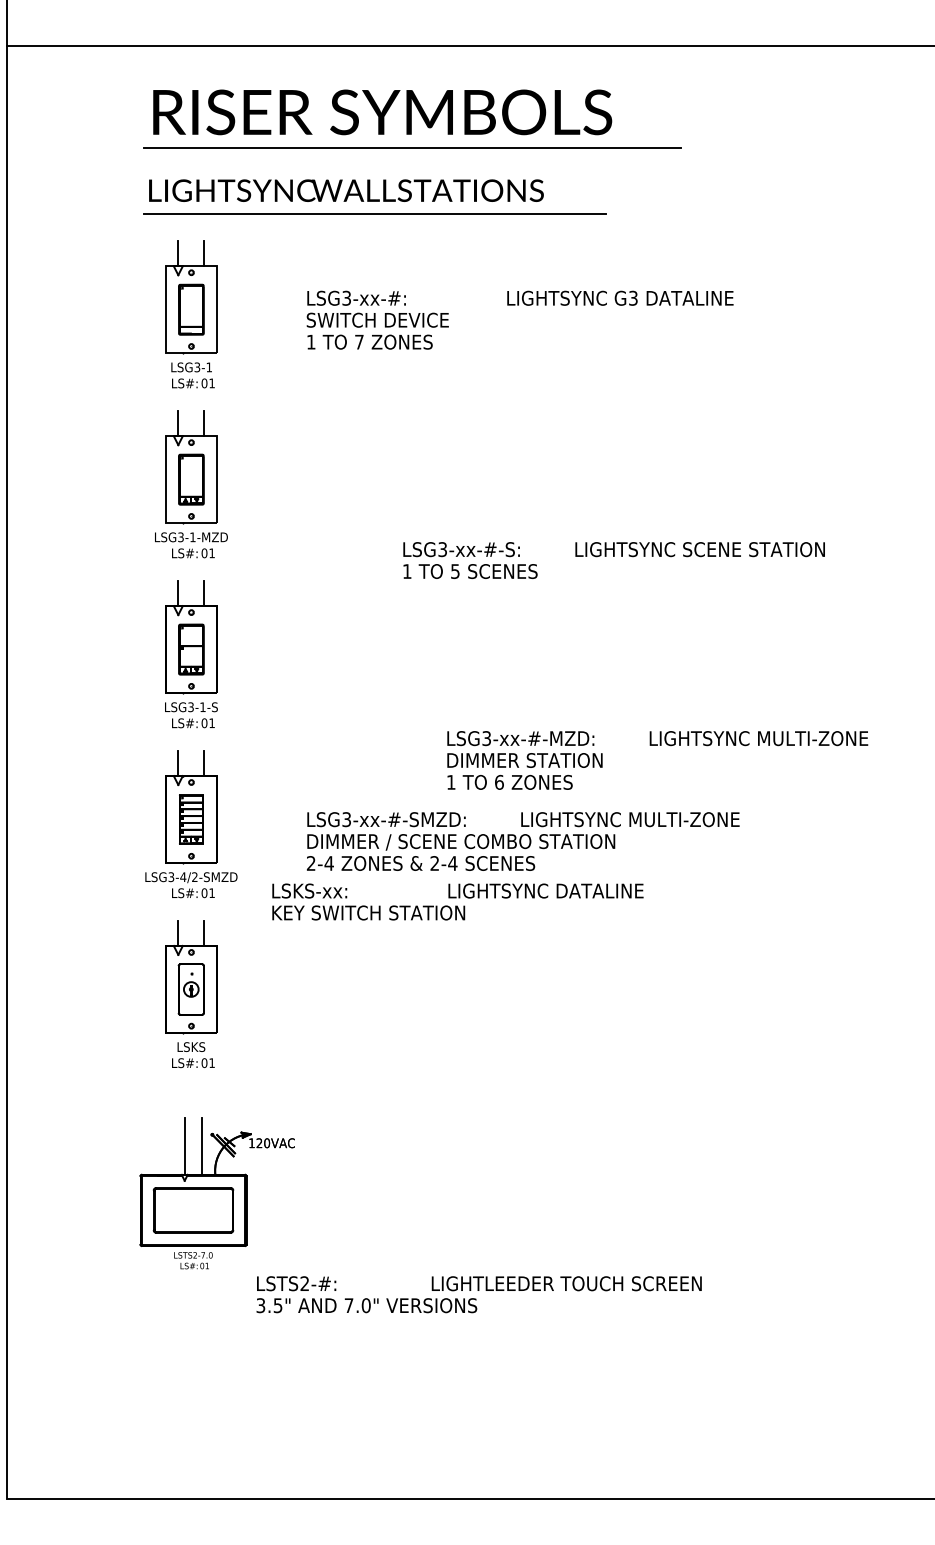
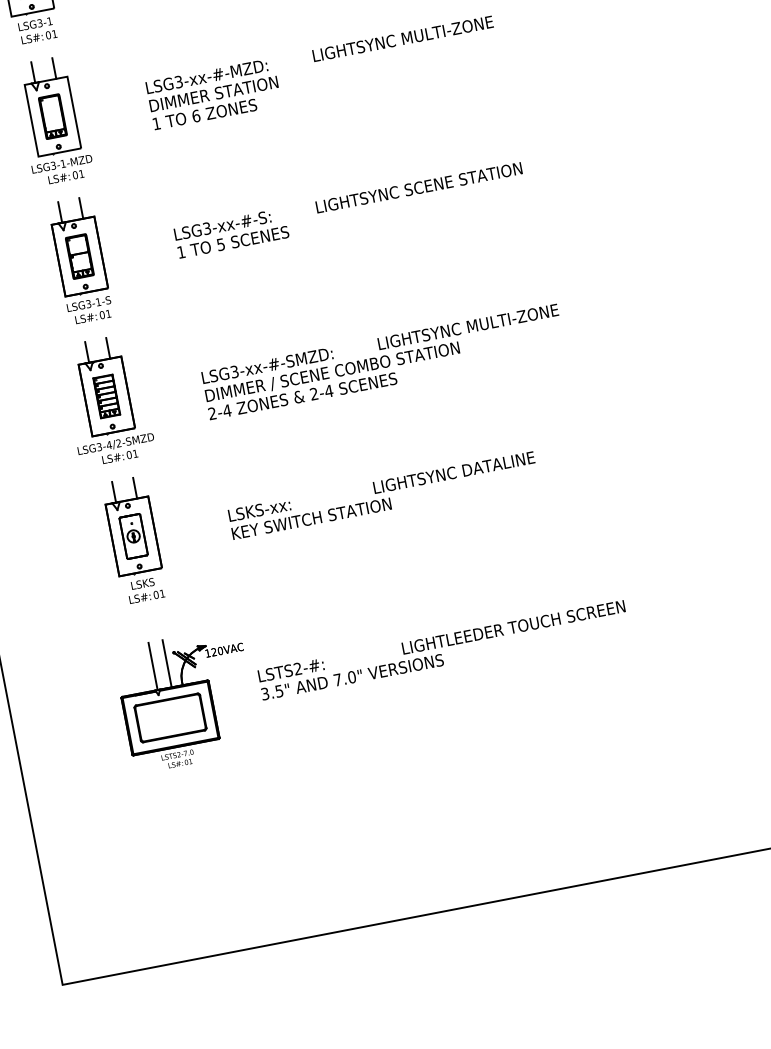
text: (613, 560) -> (349, 210), moved
text: (657, 760) -> (322, 73), moved
text: (457, 901) -> (382, 495), moved
text: (478, 1294) -> (442, 650), moved

